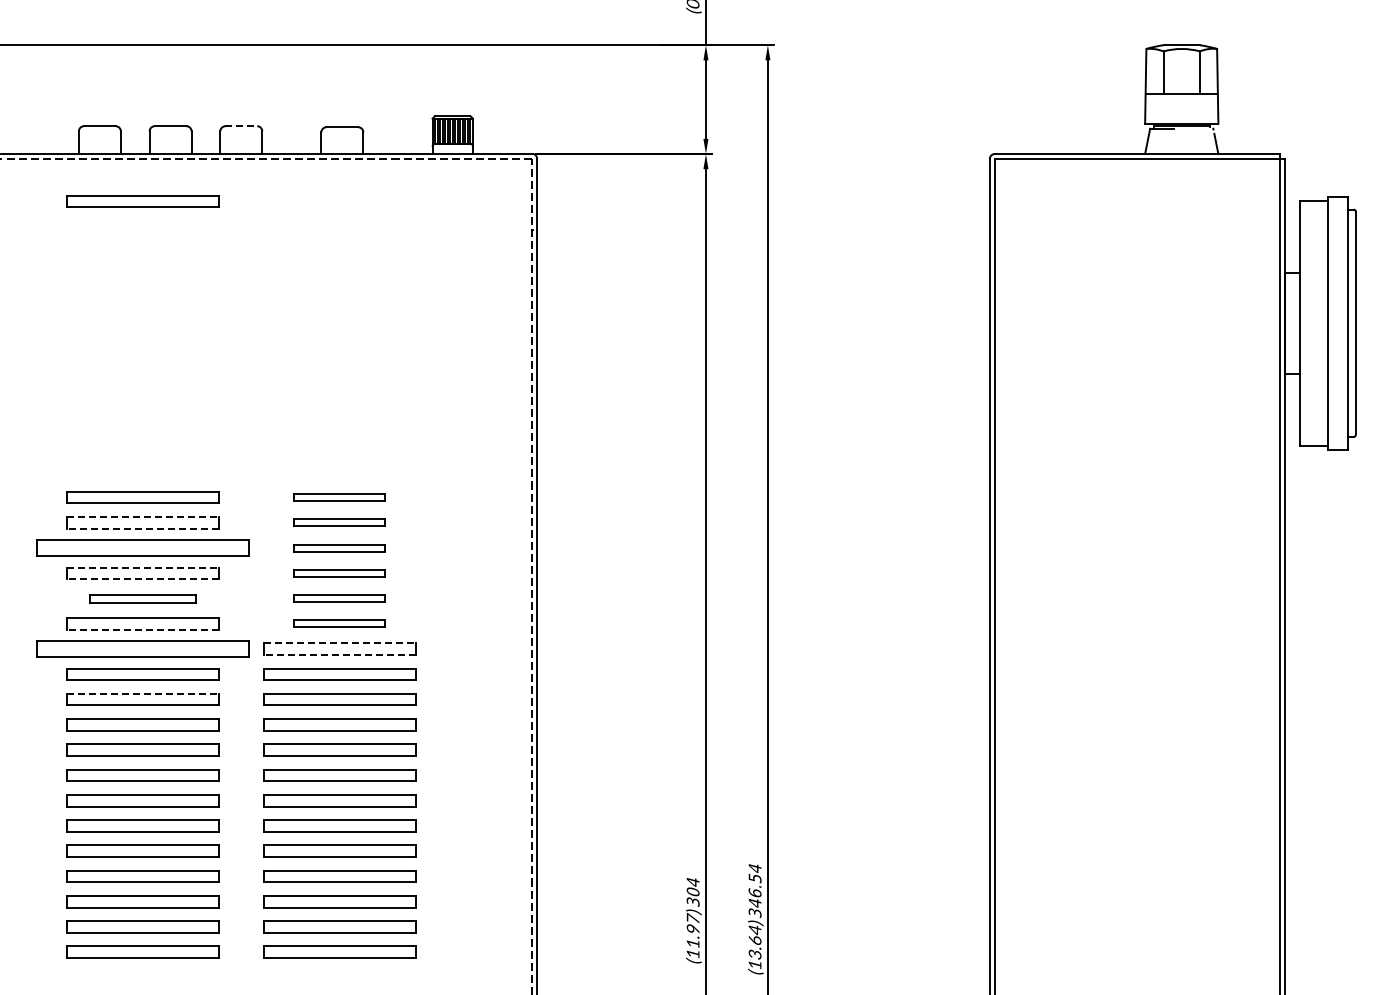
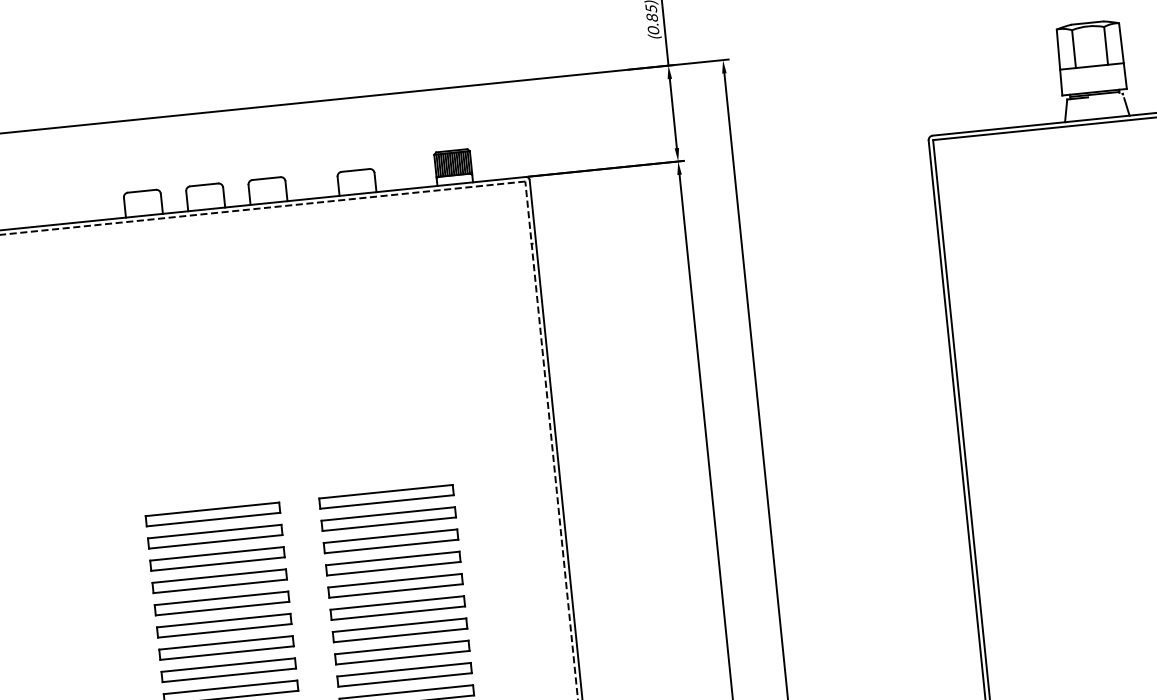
line: (241, 126) -> (266, 178), dashed -> solid
part: (142, 201) -> (186, 253), removed
part: (339, 497) -> (386, 496), size x1.67
line: (142, 517) -> (214, 532), dashed -> solid
part: (339, 522) -> (388, 518), size x1.67
line: (142, 528) -> (215, 541), dashed -> solid
part: (142, 547) -> (217, 558), size x0.71
part: (339, 547) -> (390, 540), size x1.67
line: (142, 567) -> (218, 576), dashed -> solid
part: (339, 573) -> (393, 563), size x1.67
line: (142, 579) -> (220, 586), dashed -> solid
part: (142, 598) -> (221, 603), size x1.43
part: (339, 598) -> (395, 585), size x1.67
part: (339, 623) -> (397, 607), size x1.67
line: (142, 629) -> (224, 630), dashed -> solid
line: (339, 643) -> (399, 625), dashed -> solid
part: (142, 648) -> (226, 647), size x0.71
line: (339, 654) -> (400, 635), dashed -> solid
line: (142, 693) -> (230, 687), dashed -> solid

